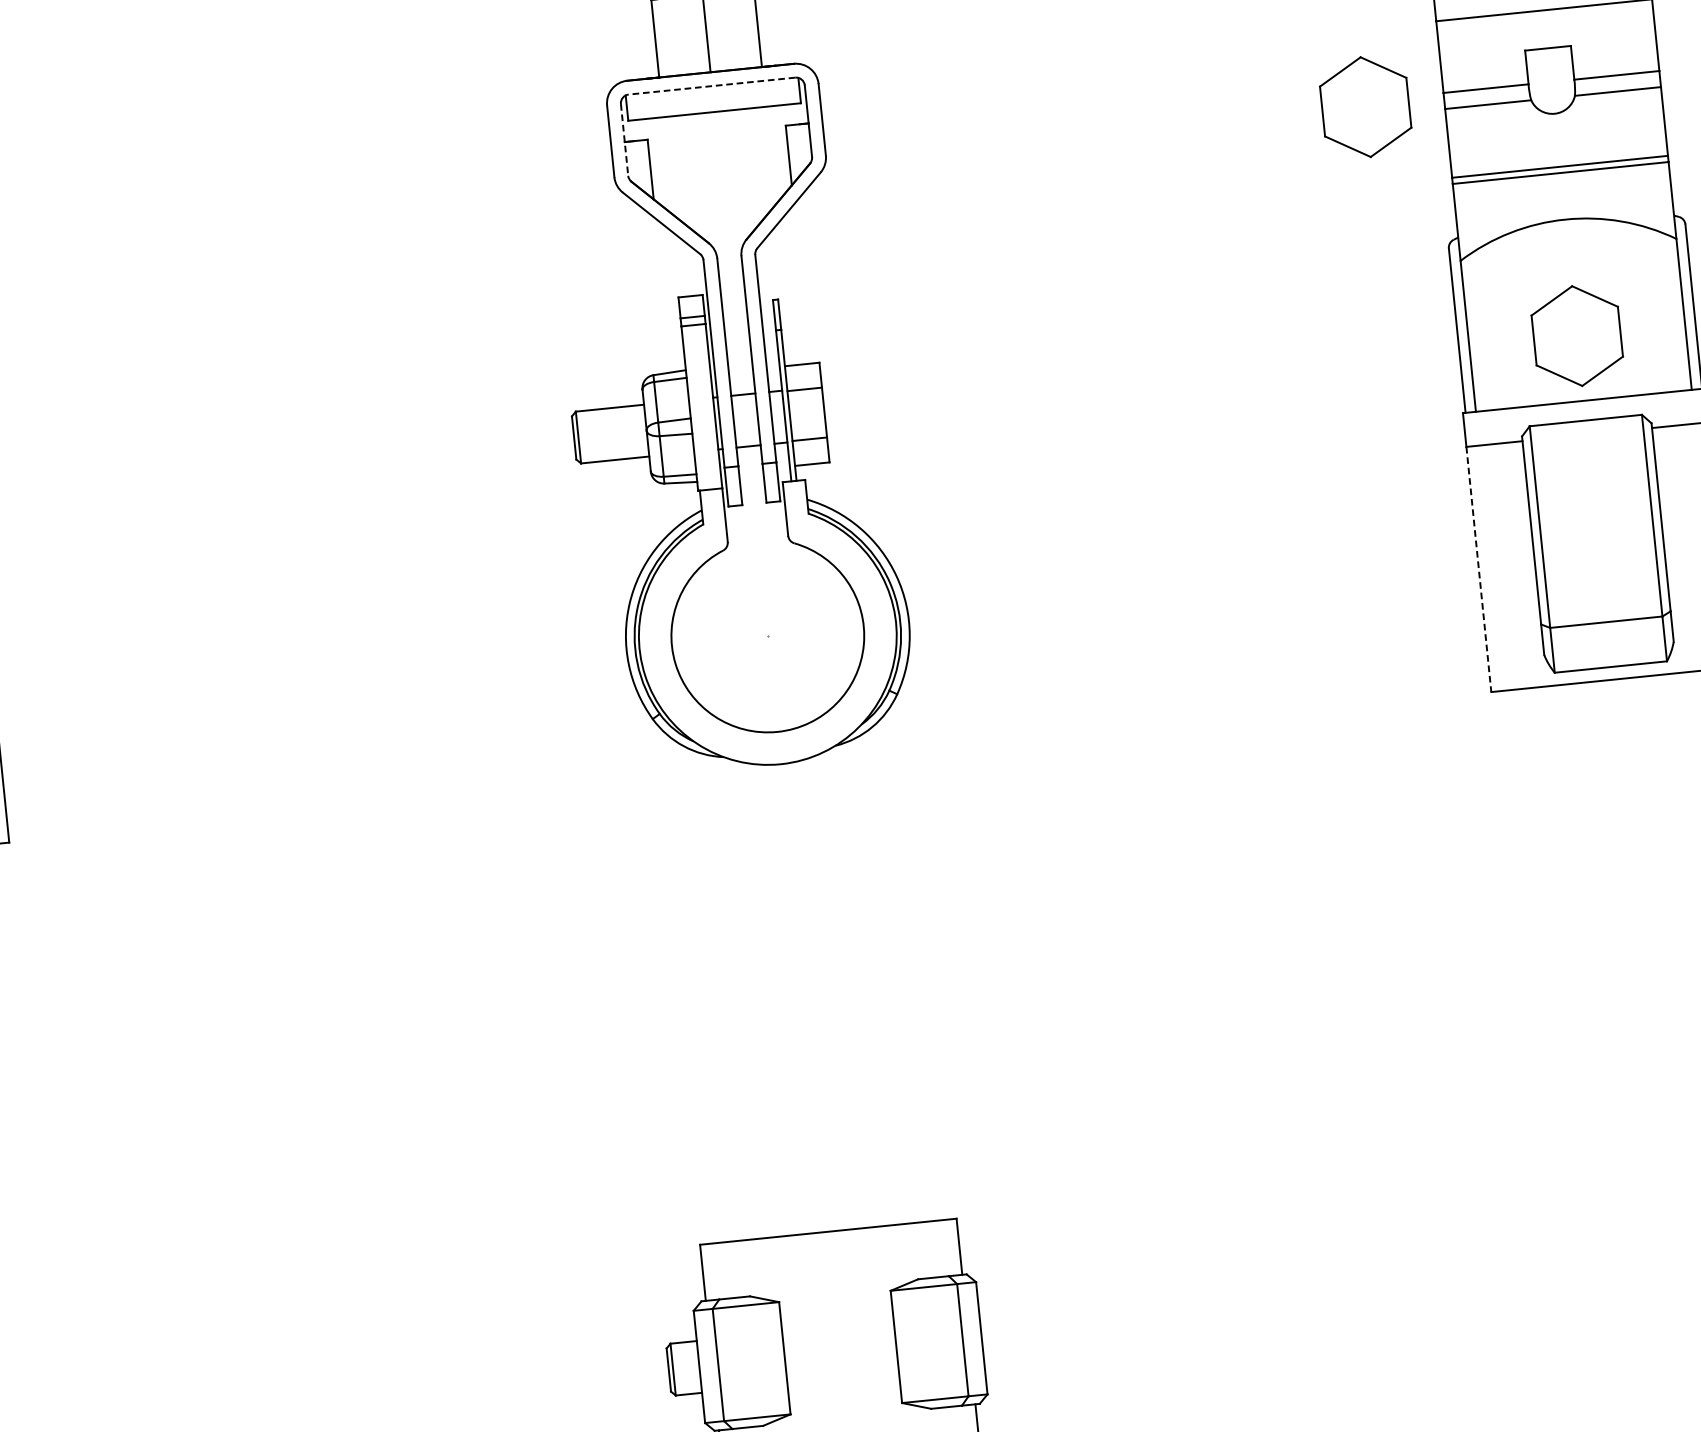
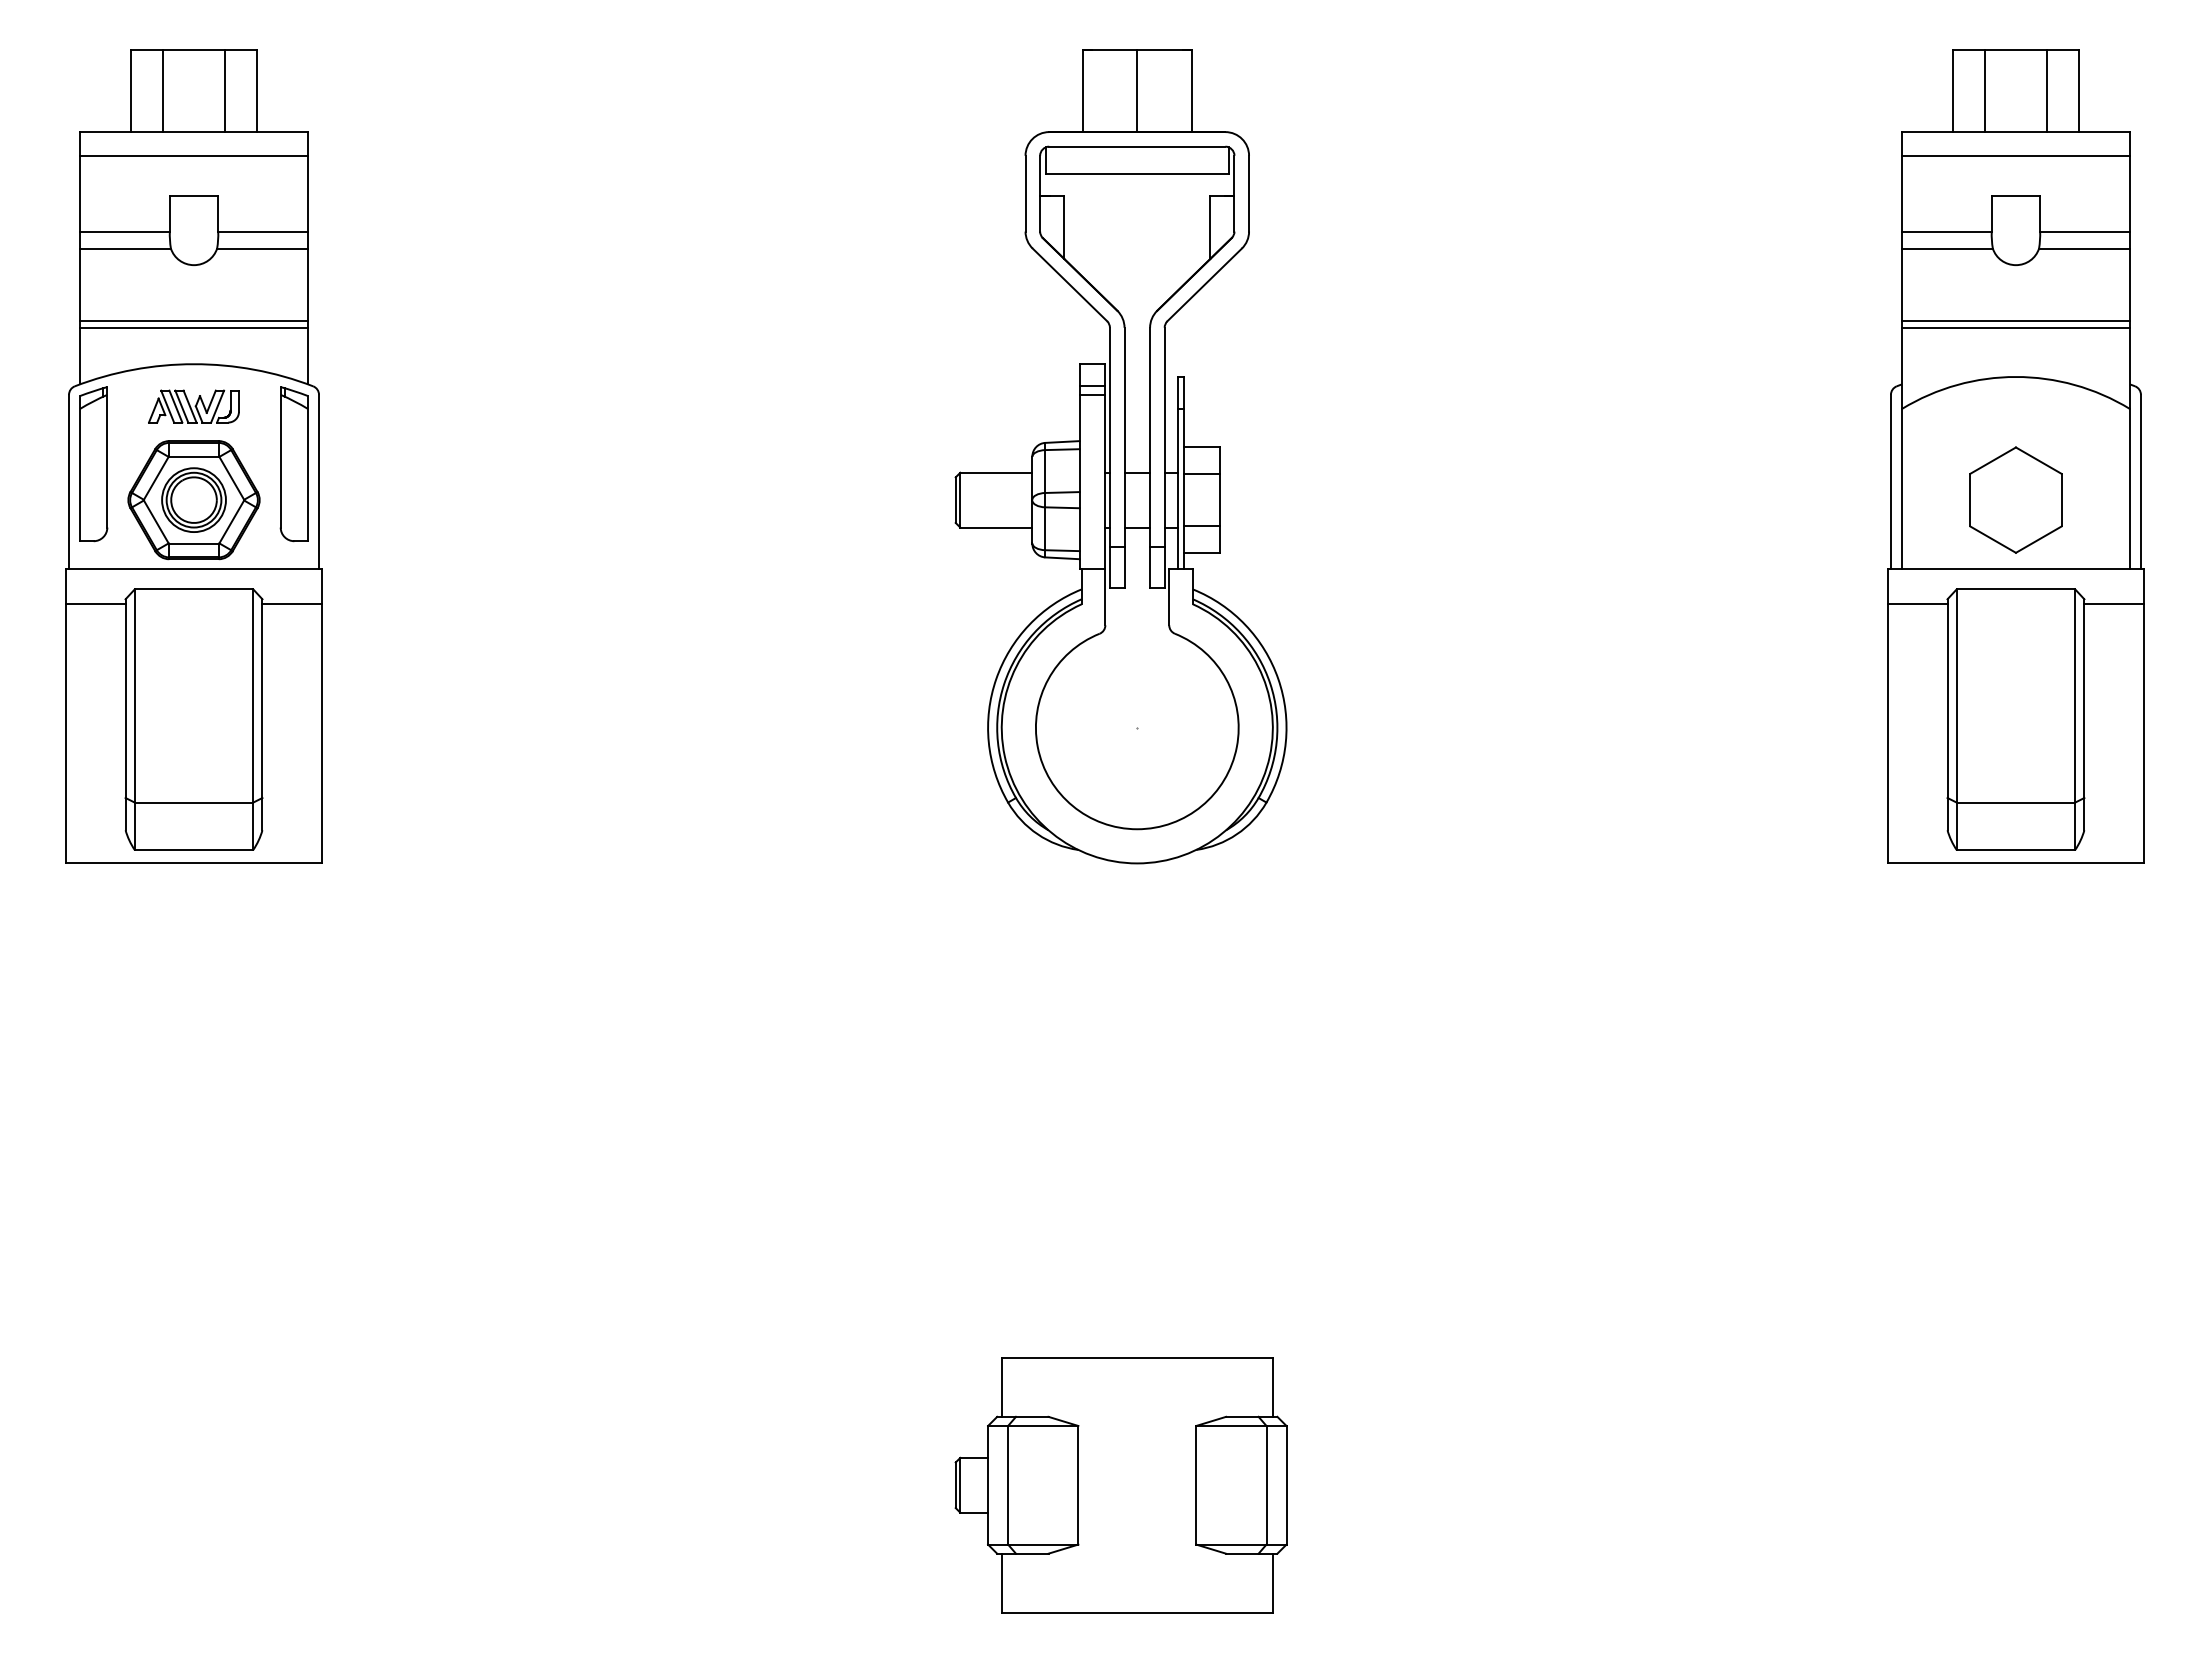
line: (711, 86) -> (1136, 146), dashed -> solid
part: (1365, 106) -> (1818, 237), removed
line: (624, 139) -> (1040, 193), dashed -> solid
line: (1479, 569) -> (1888, 733), dashed -> solid

